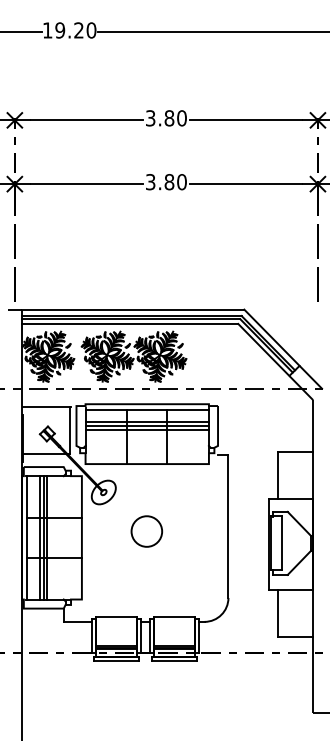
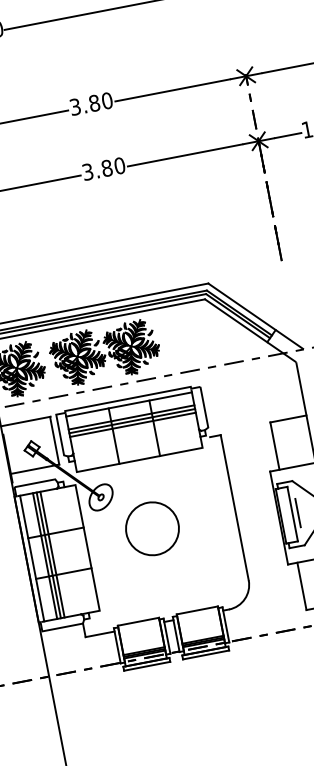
circle: (146, 531) -> (152, 528), size x1.67
line: (287, 543) -> (298, 513), added

